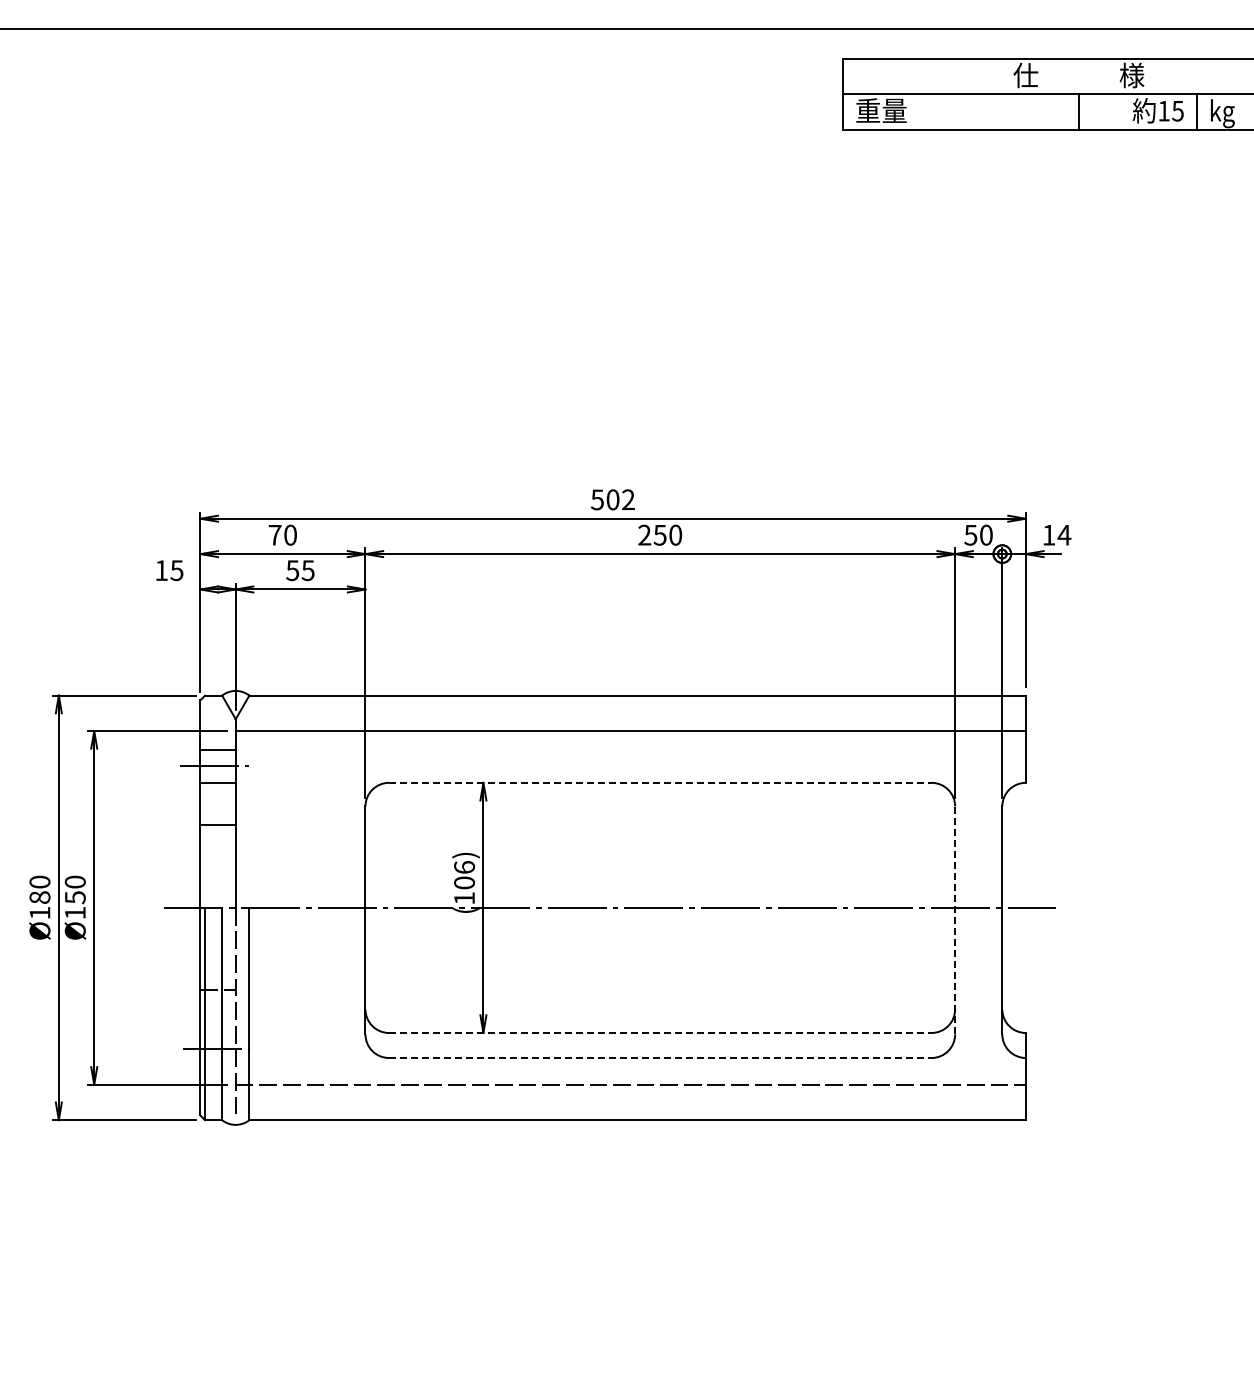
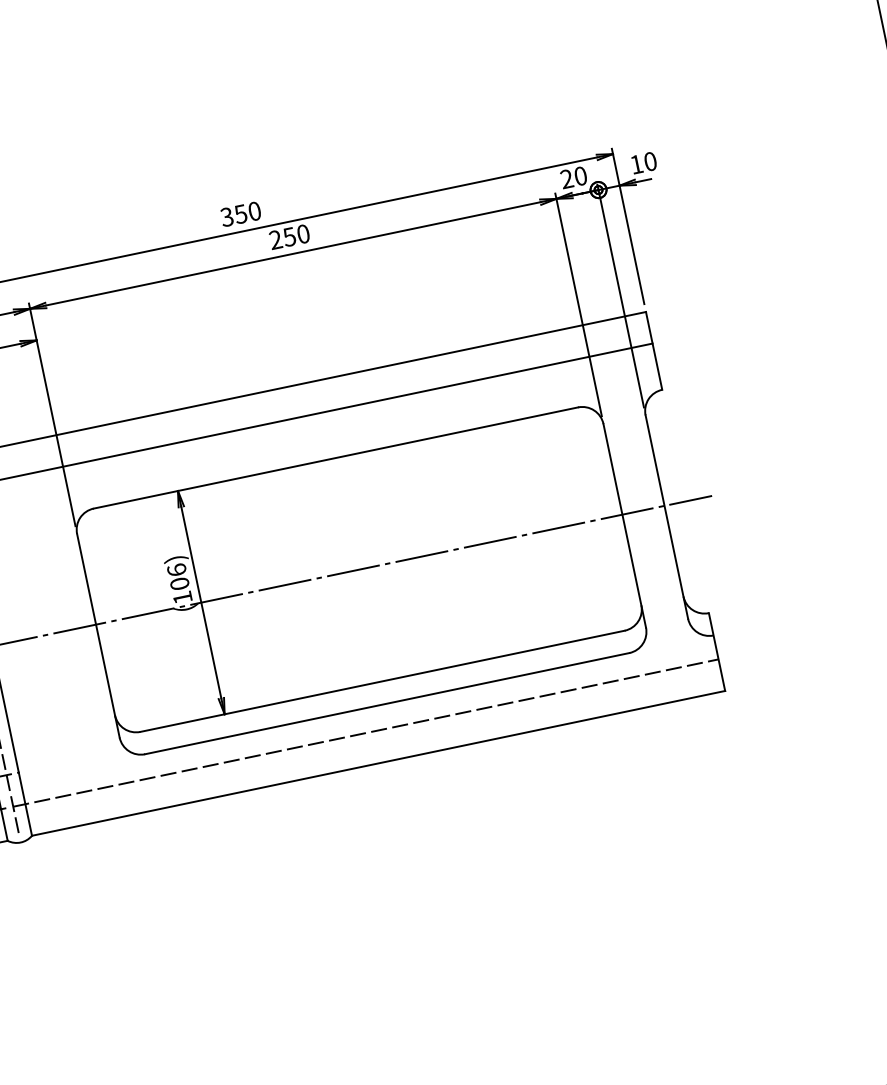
text: (612, 499) -> (240, 214), 502 -> 350
text: (970, 534) -> (566, 178), 50 -> 20
text: (1064, 534) -> (650, 160), 14 -> 10
line: (660, 782) -> (336, 457), dashed -> solid
line: (955, 919) -> (624, 524), dashed -> solid
line: (660, 1033) -> (382, 681), dashed -> solid
line: (660, 1058) -> (387, 704), dashed -> solid

